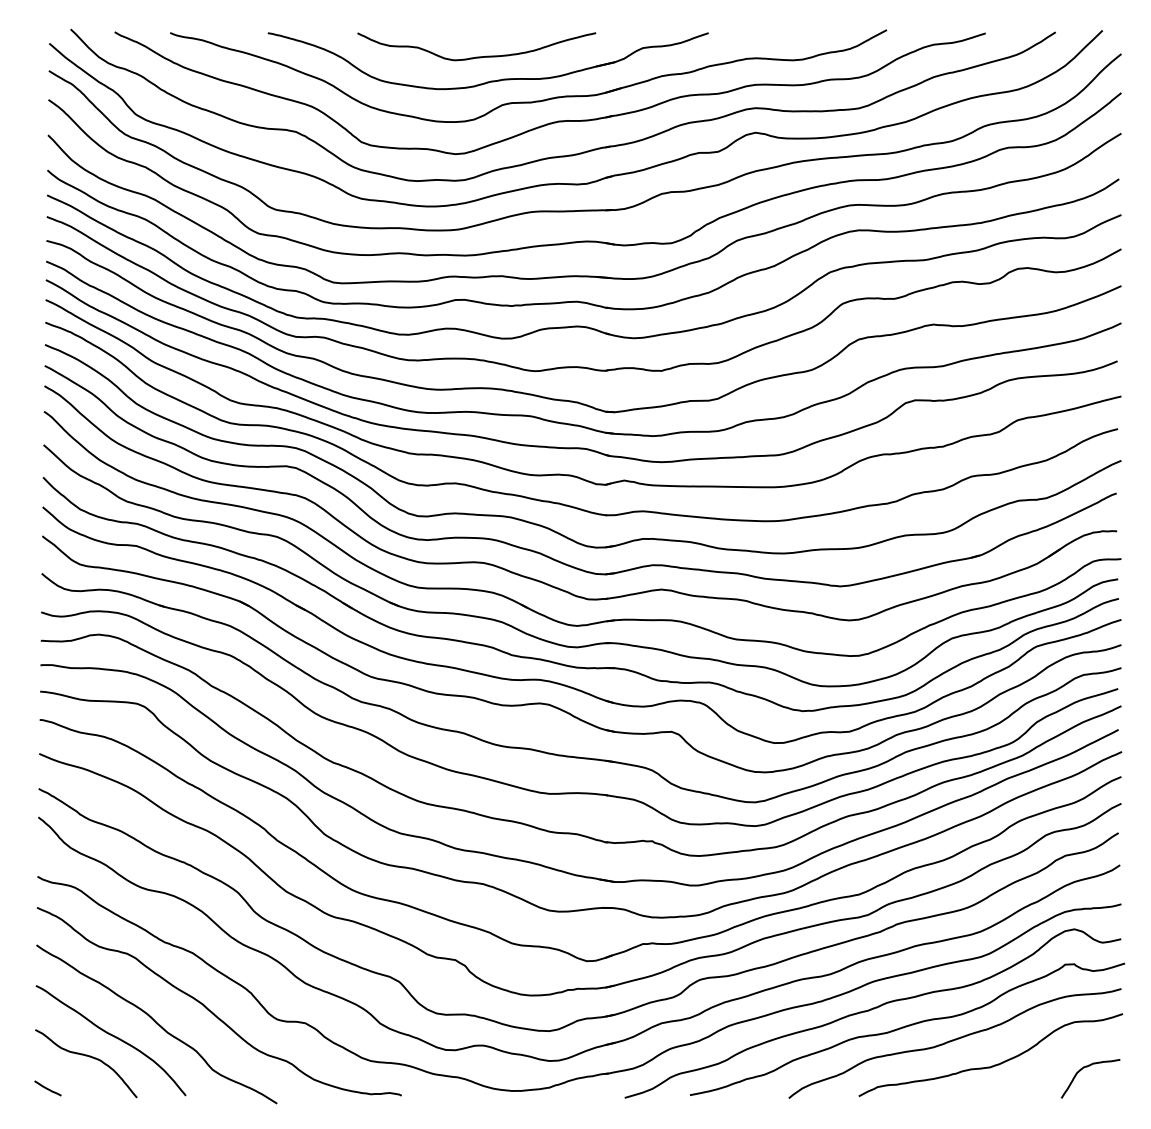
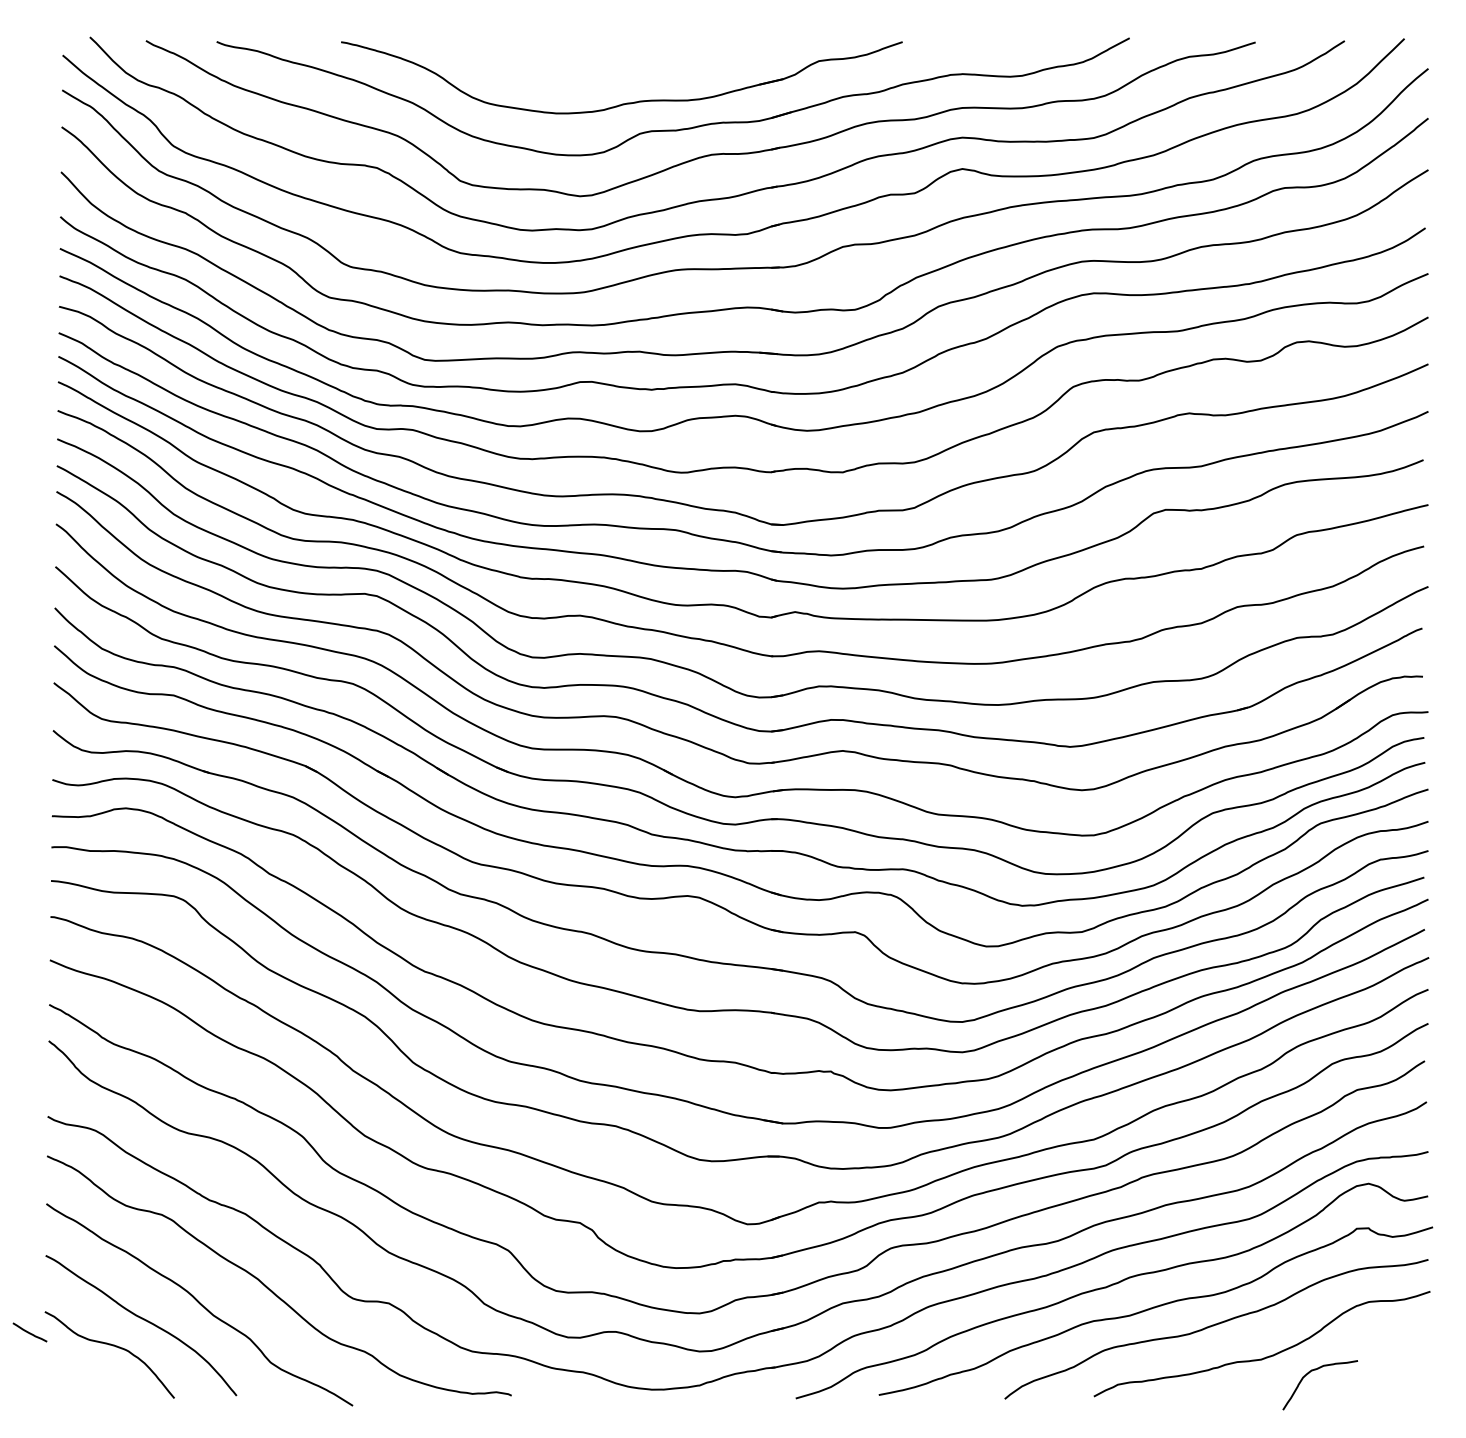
curve: (480, 56) -> (612, 71), removed
curve: (1087, 1067) -> (1316, 1370), moved
line: (47, 1088) -> (29, 1332), moved

